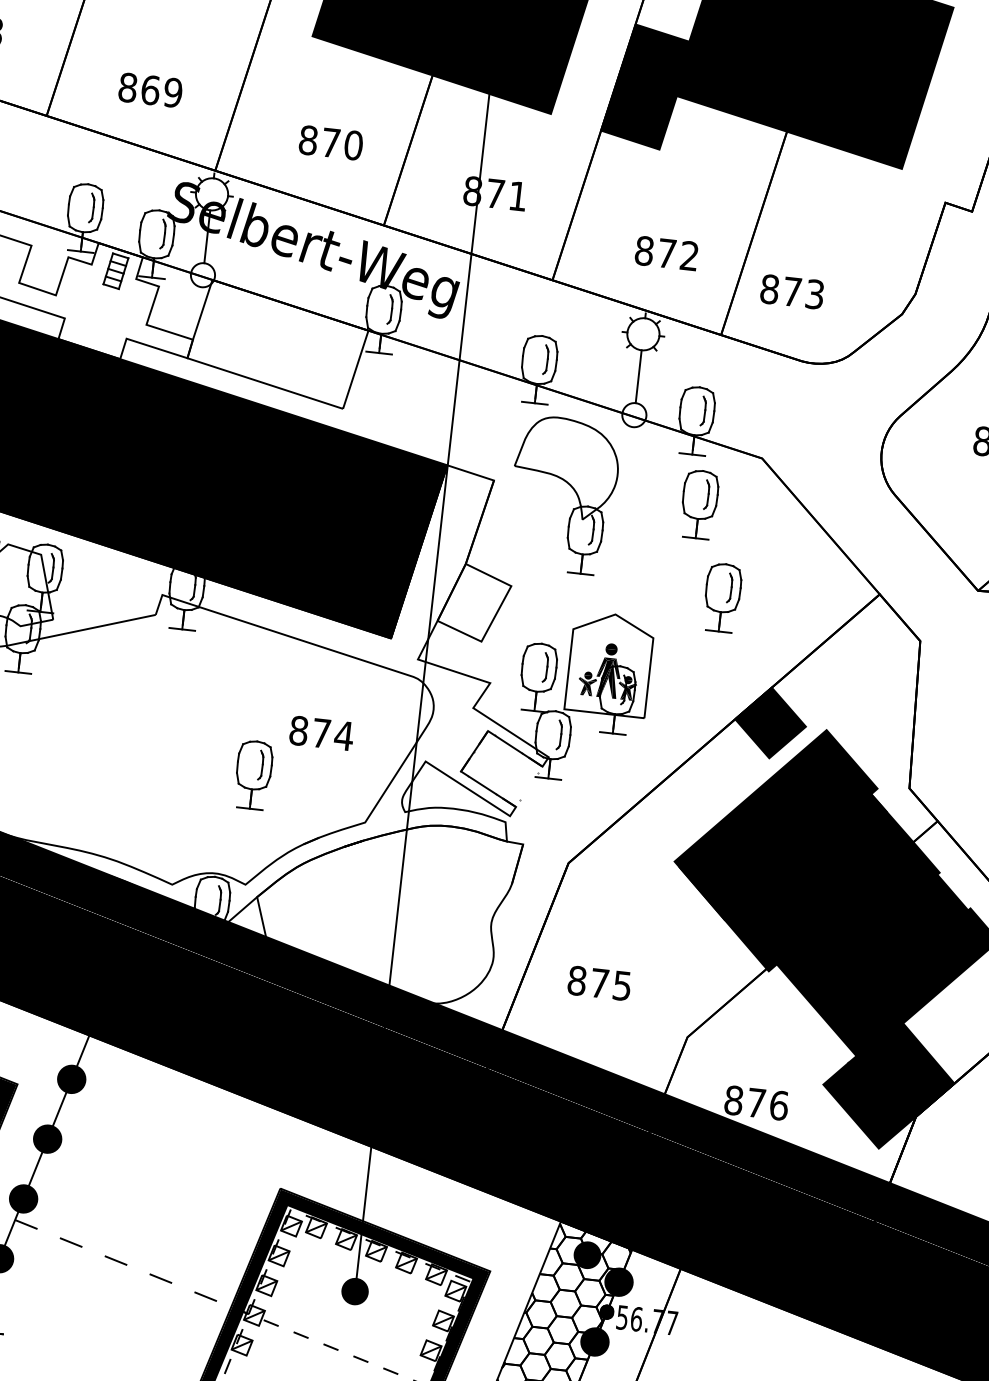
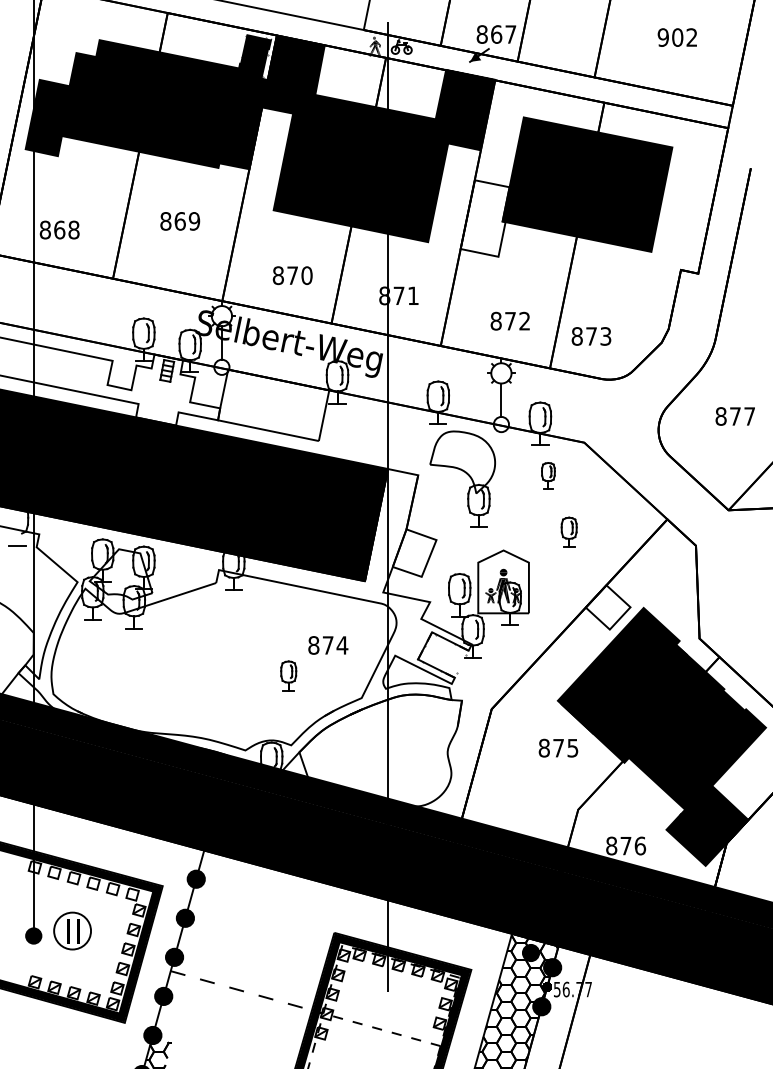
fill: (644, 86) -> (484, 218), removed
text: (151, 90) -> (180, 221), moved
part: (699, 503) -> (548, 475), size x0.6
part: (721, 597) -> (568, 532), size x0.7
fill: (769, 722) -> (607, 607), removed
part: (253, 775) -> (288, 676), size x0.7
text: (599, 982) -> (558, 747), moved
fill: (353, 1290) -> (387, 991), removed

